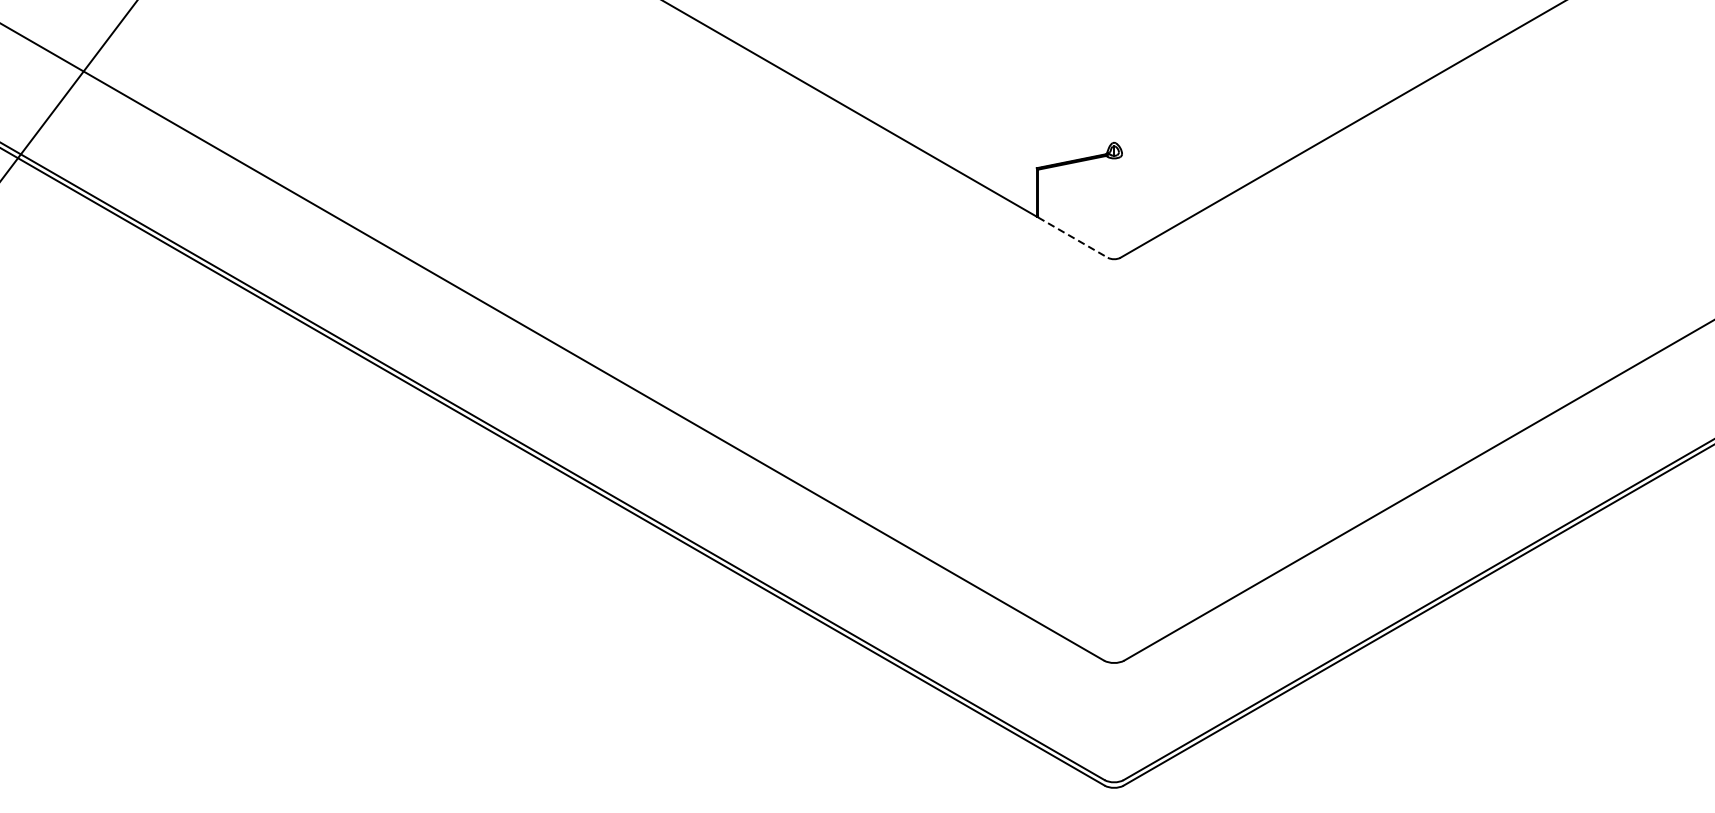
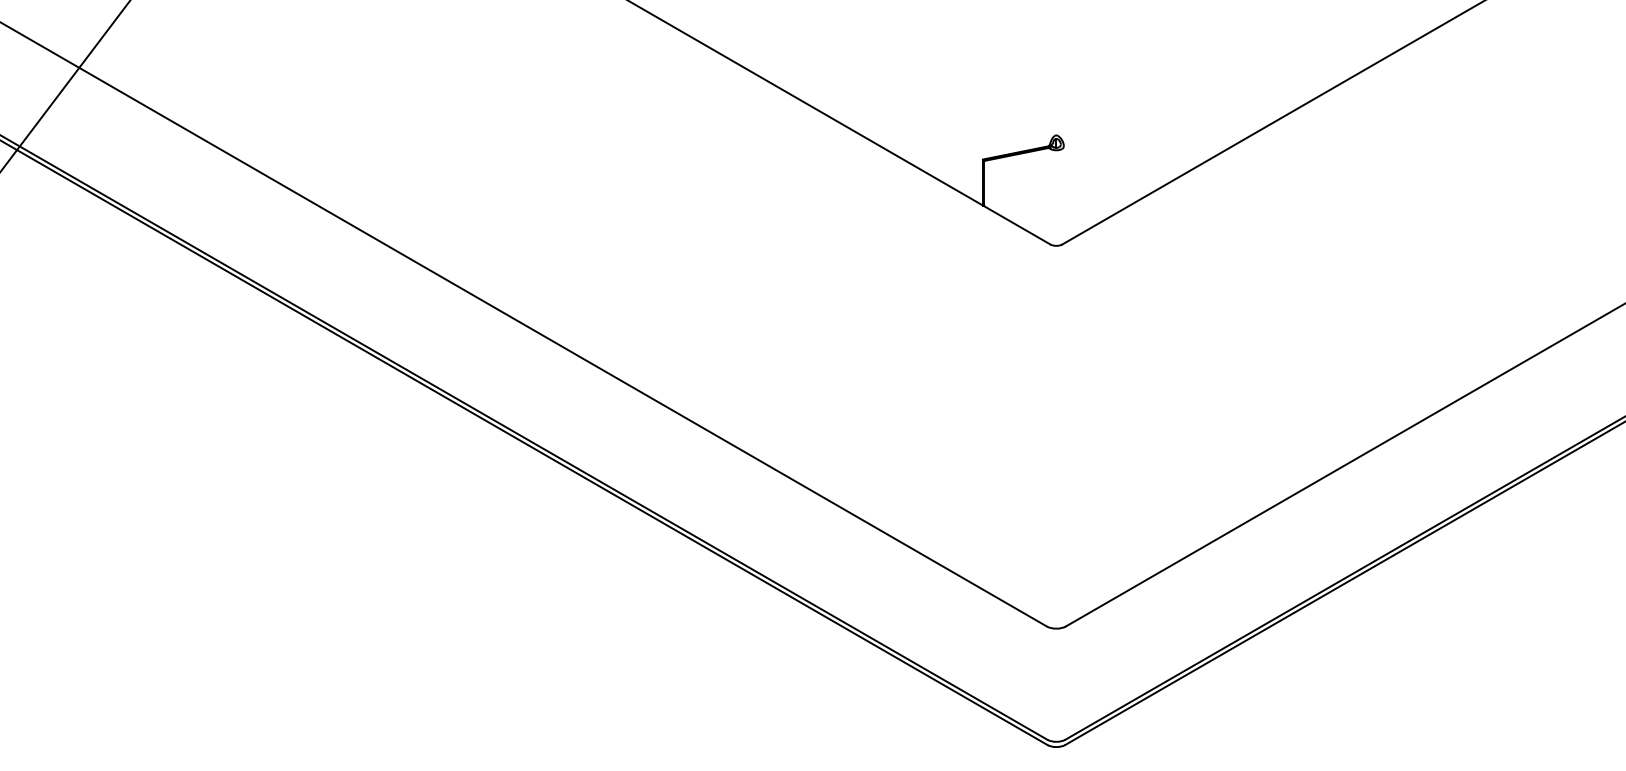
line: (1073, 237) -> (1017, 225), dashed -> solid

